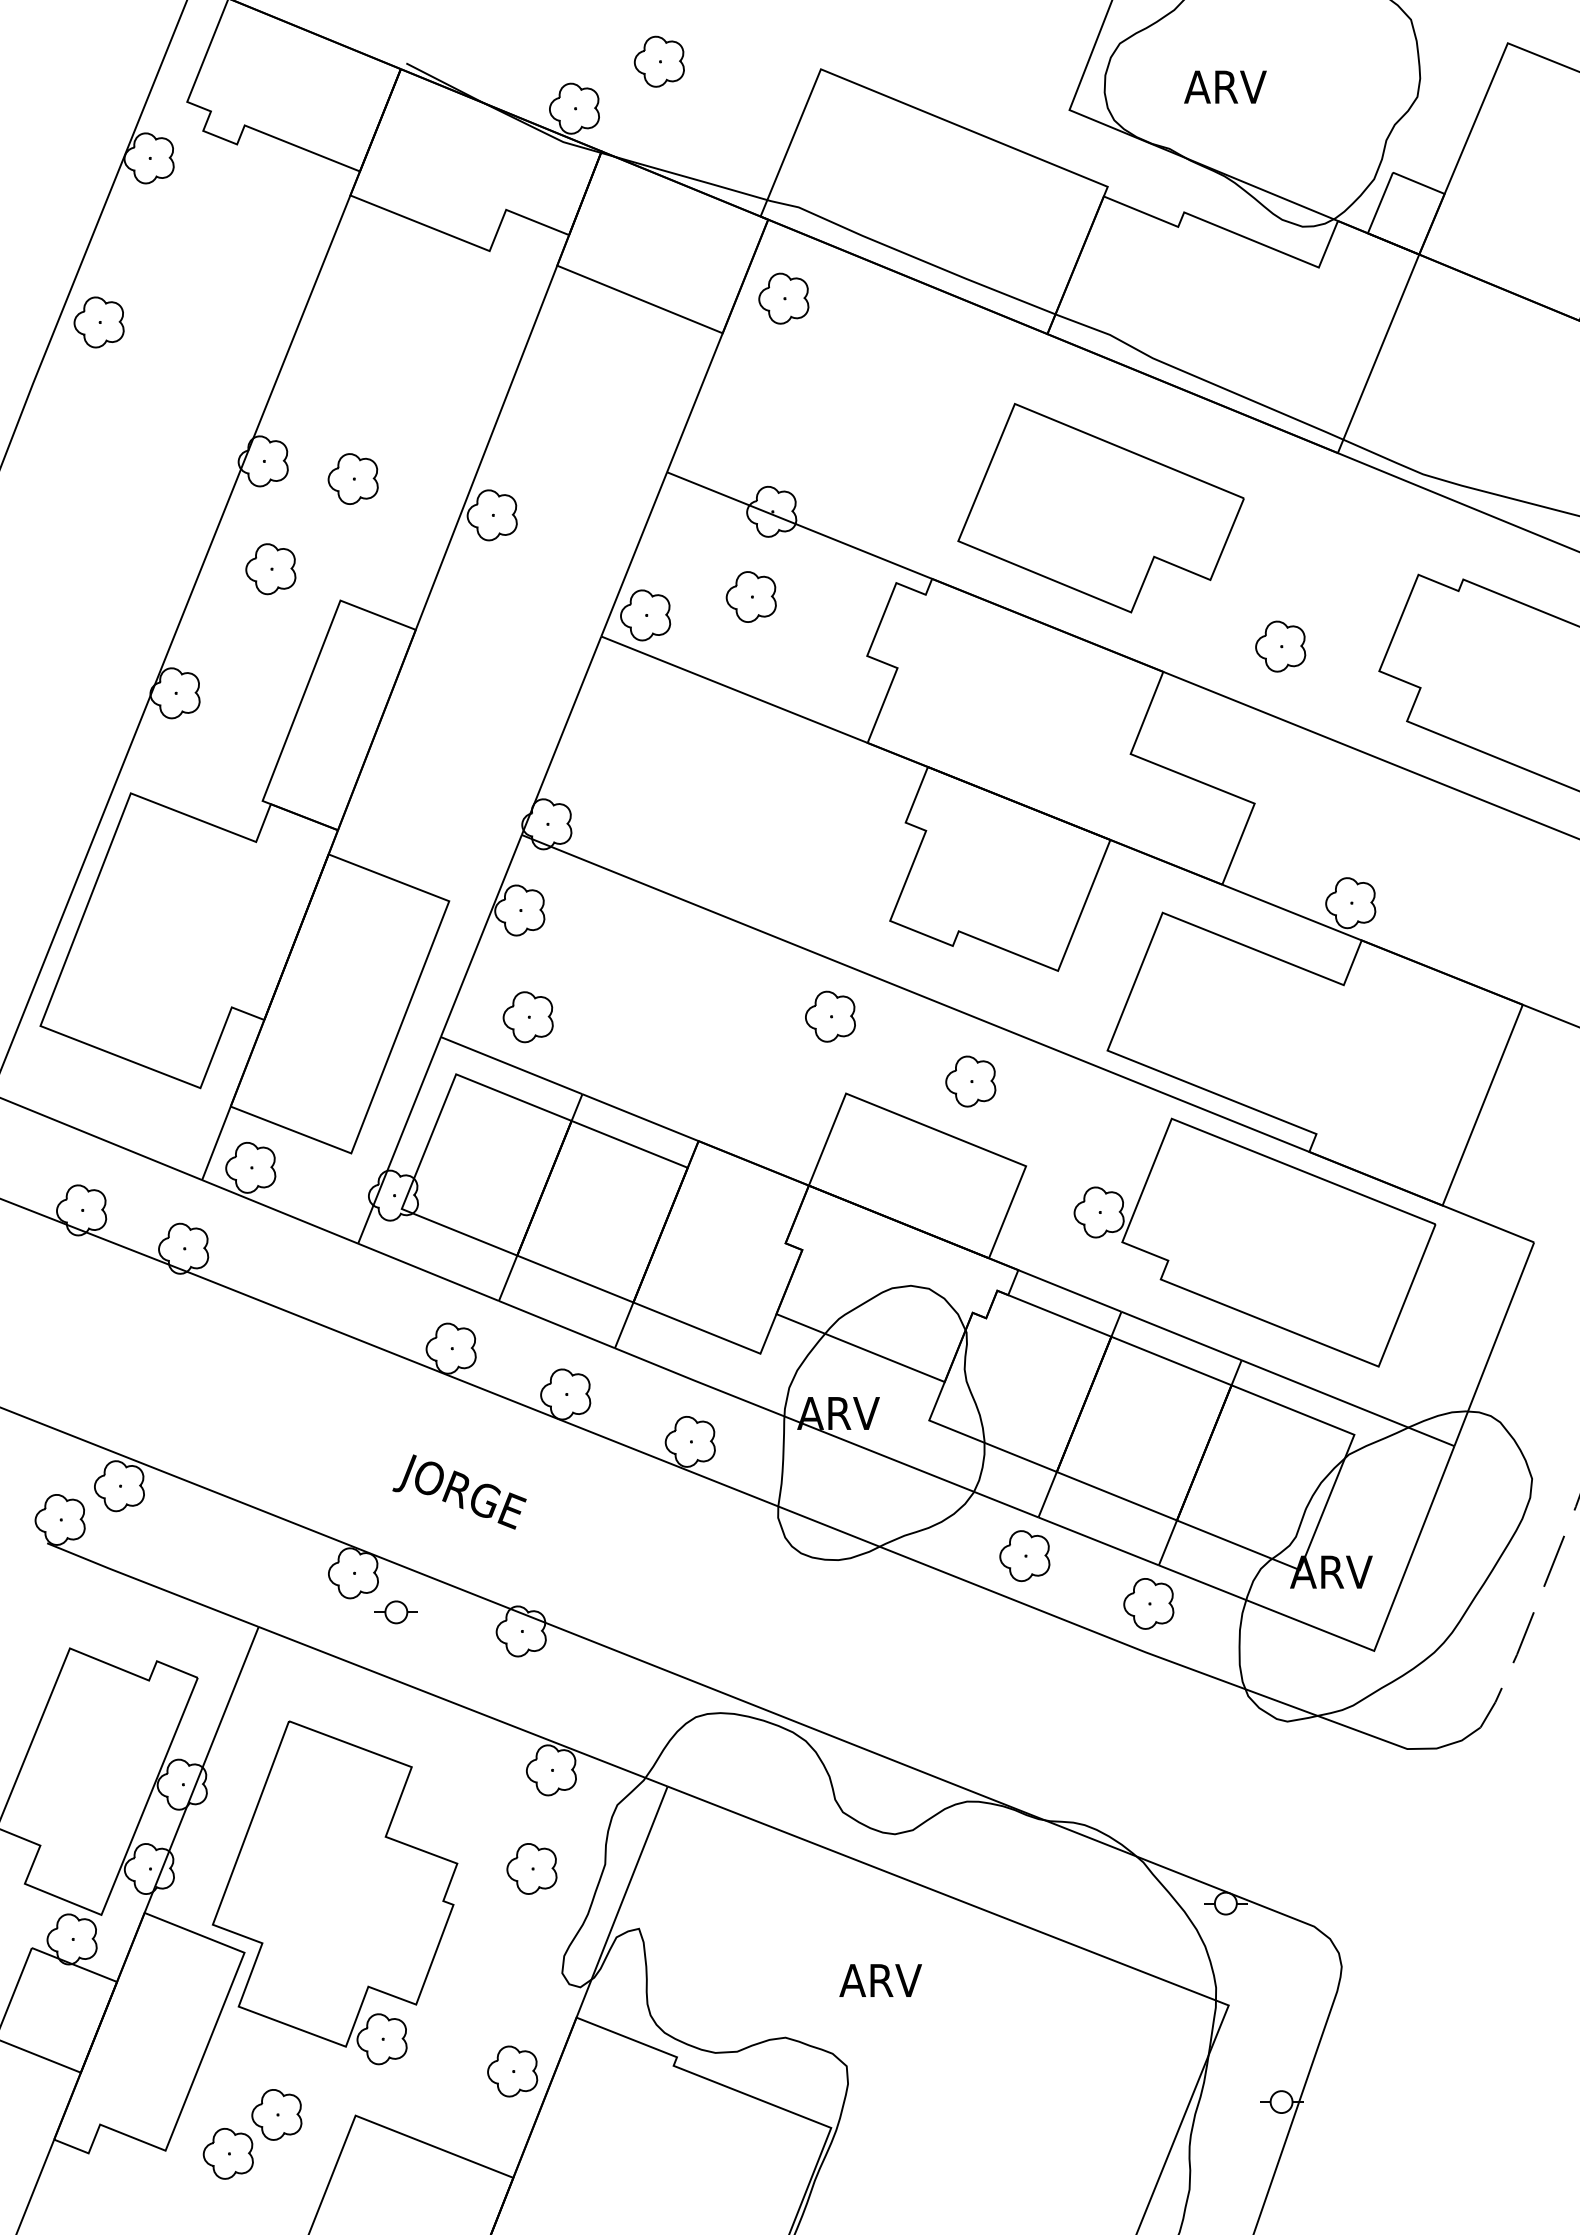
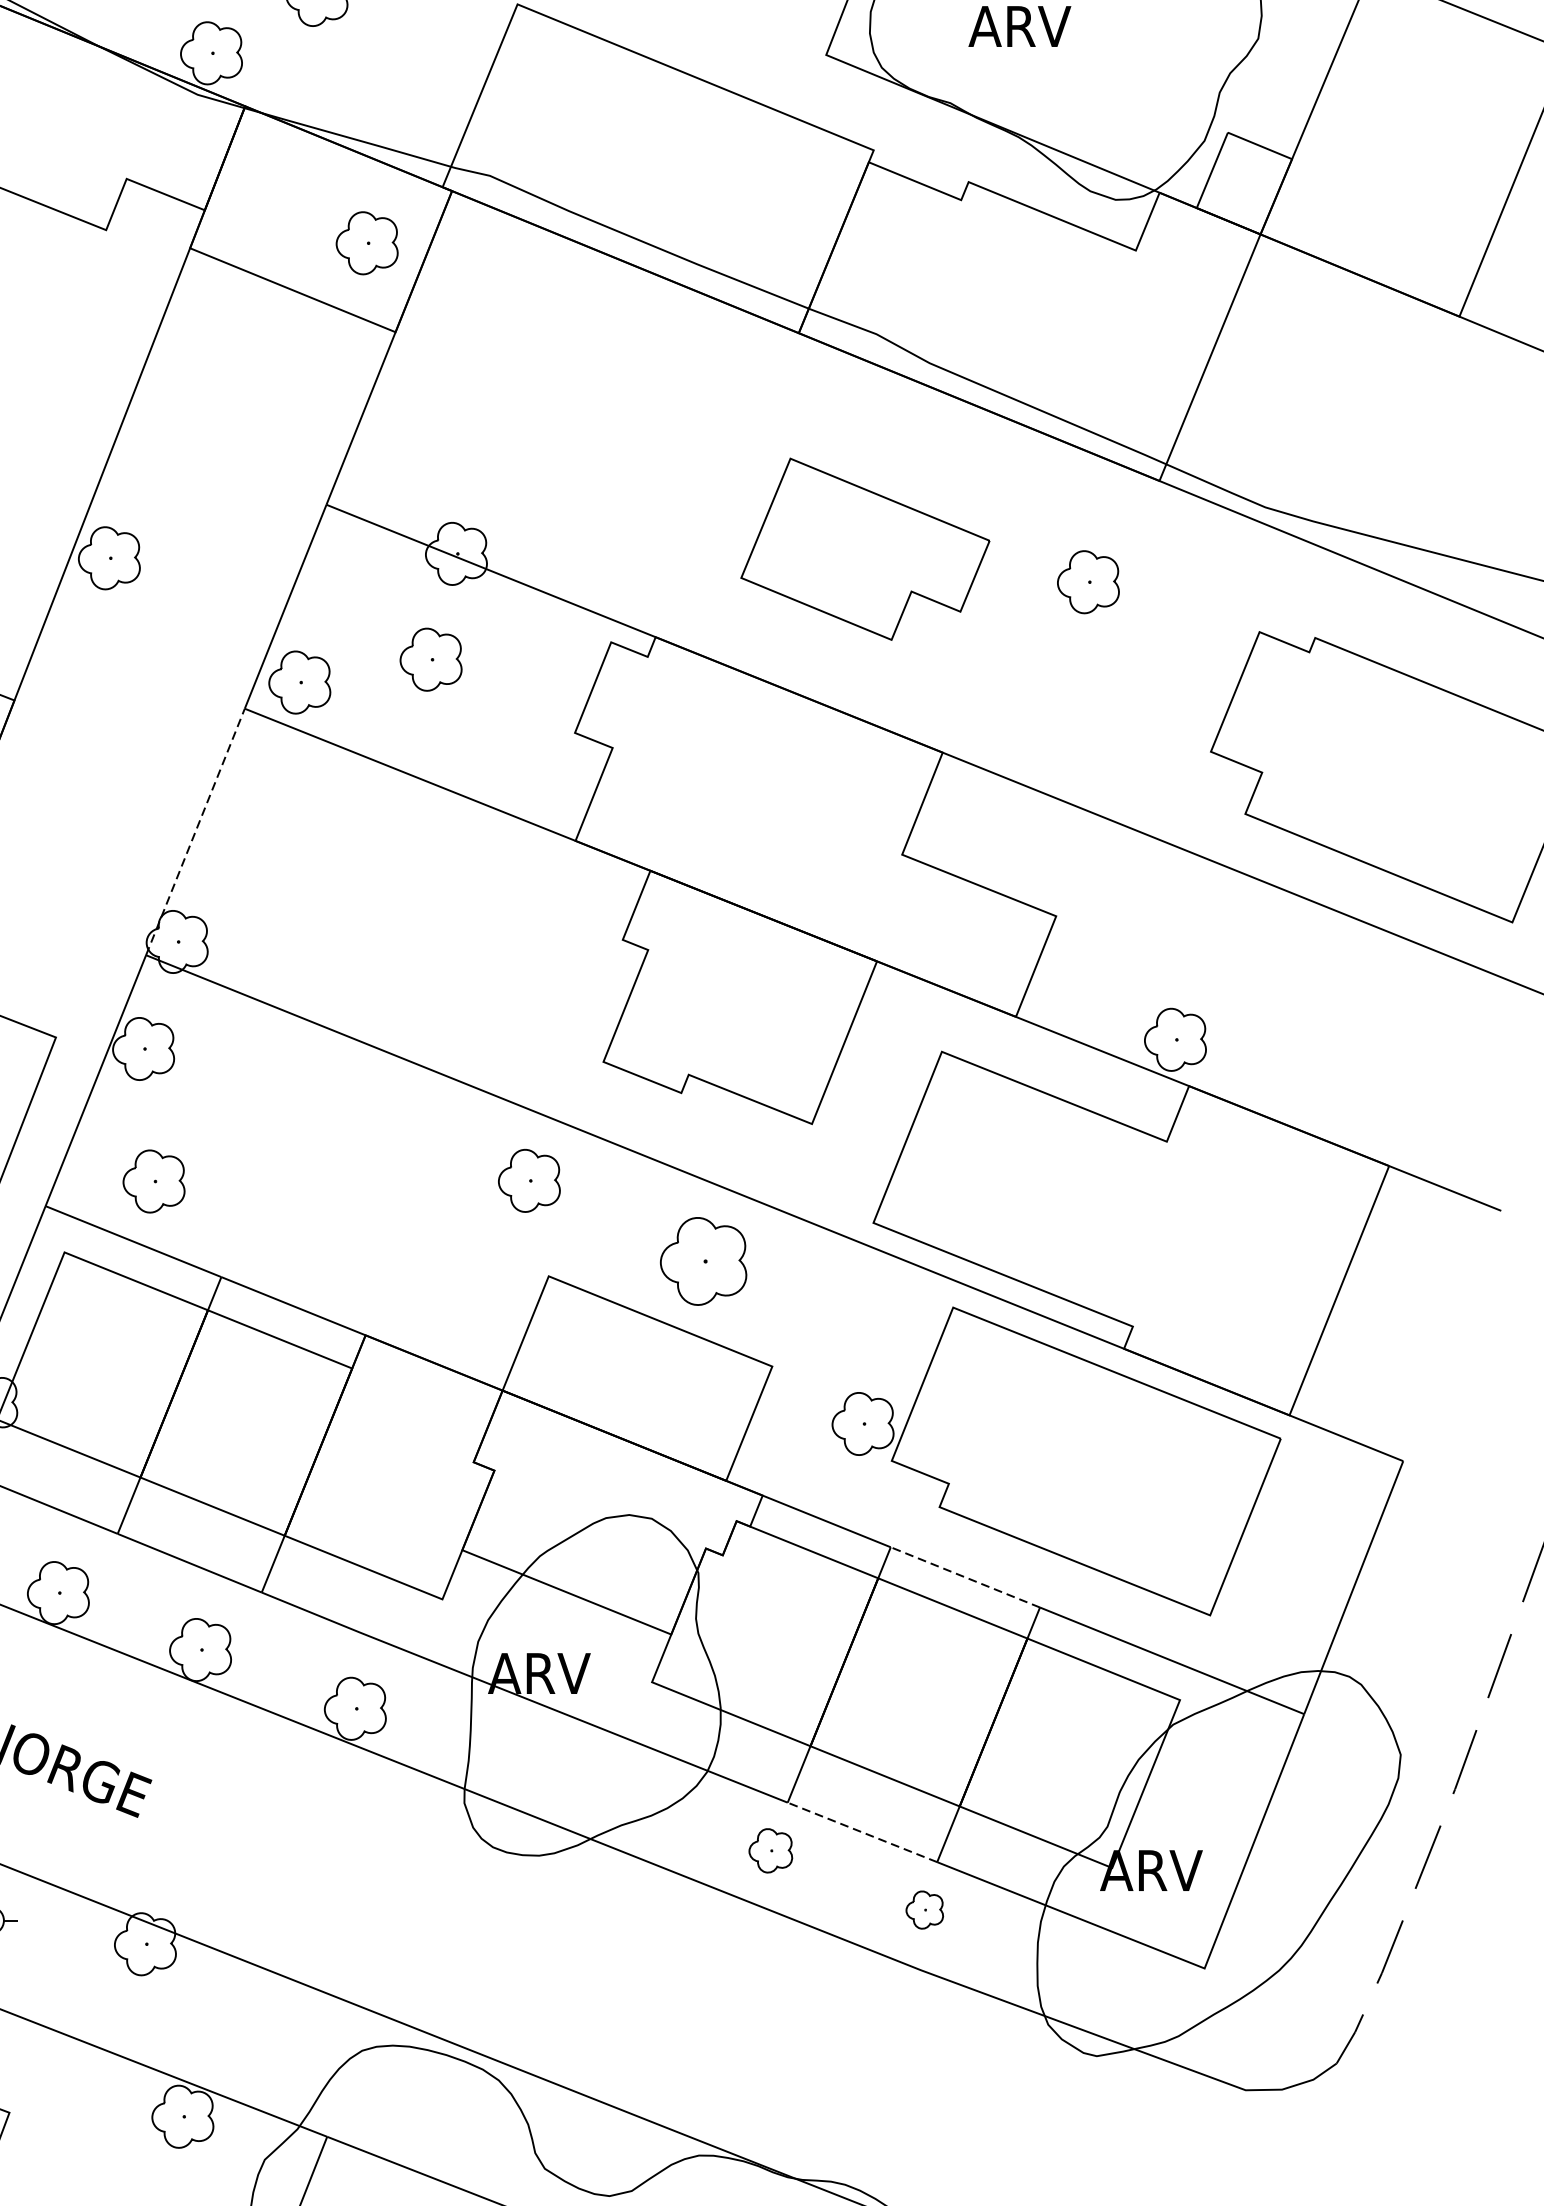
part: (783, 298) -> (366, 243), moved
part: (1100, 507) -> (864, 548), size x0.7
part: (1280, 646) -> (1088, 582), moved
line: (561, 735) -> (195, 831), solid -> dashed
part: (970, 1081) -> (703, 1261), size x1.4
line: (1181, 1336) -> (965, 1577), solid -> dashed
line: (1098, 1541) -> (862, 1832), solid -> dashed
part: (1024, 1556) -> (770, 1851), size x0.7
part: (1148, 1603) -> (924, 1909), size x0.6

